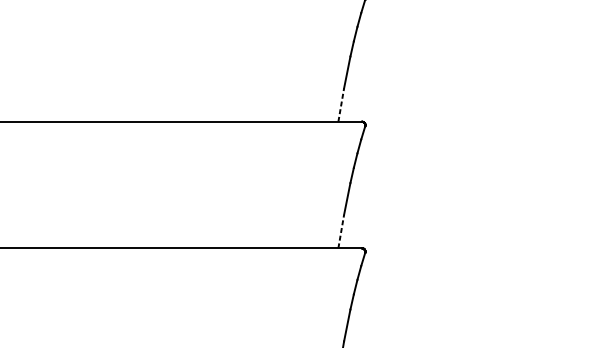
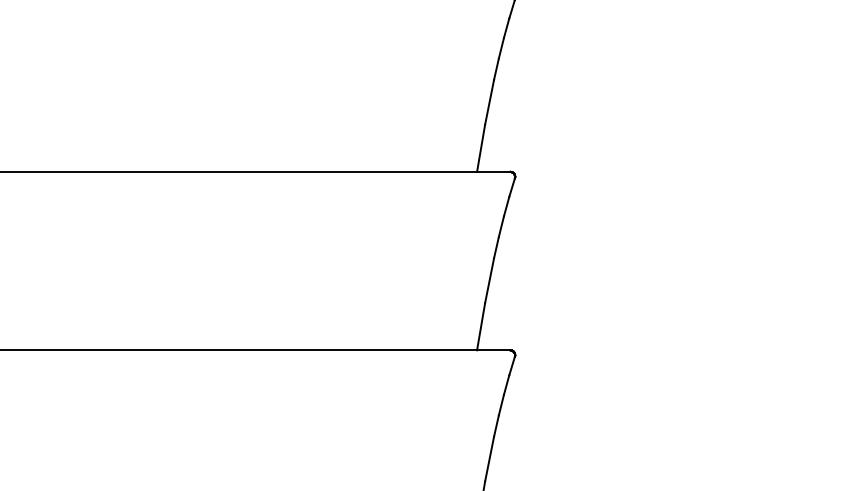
line: (341, 105) -> (481, 148), dashed -> solid
line: (341, 231) -> (481, 326), dashed -> solid

